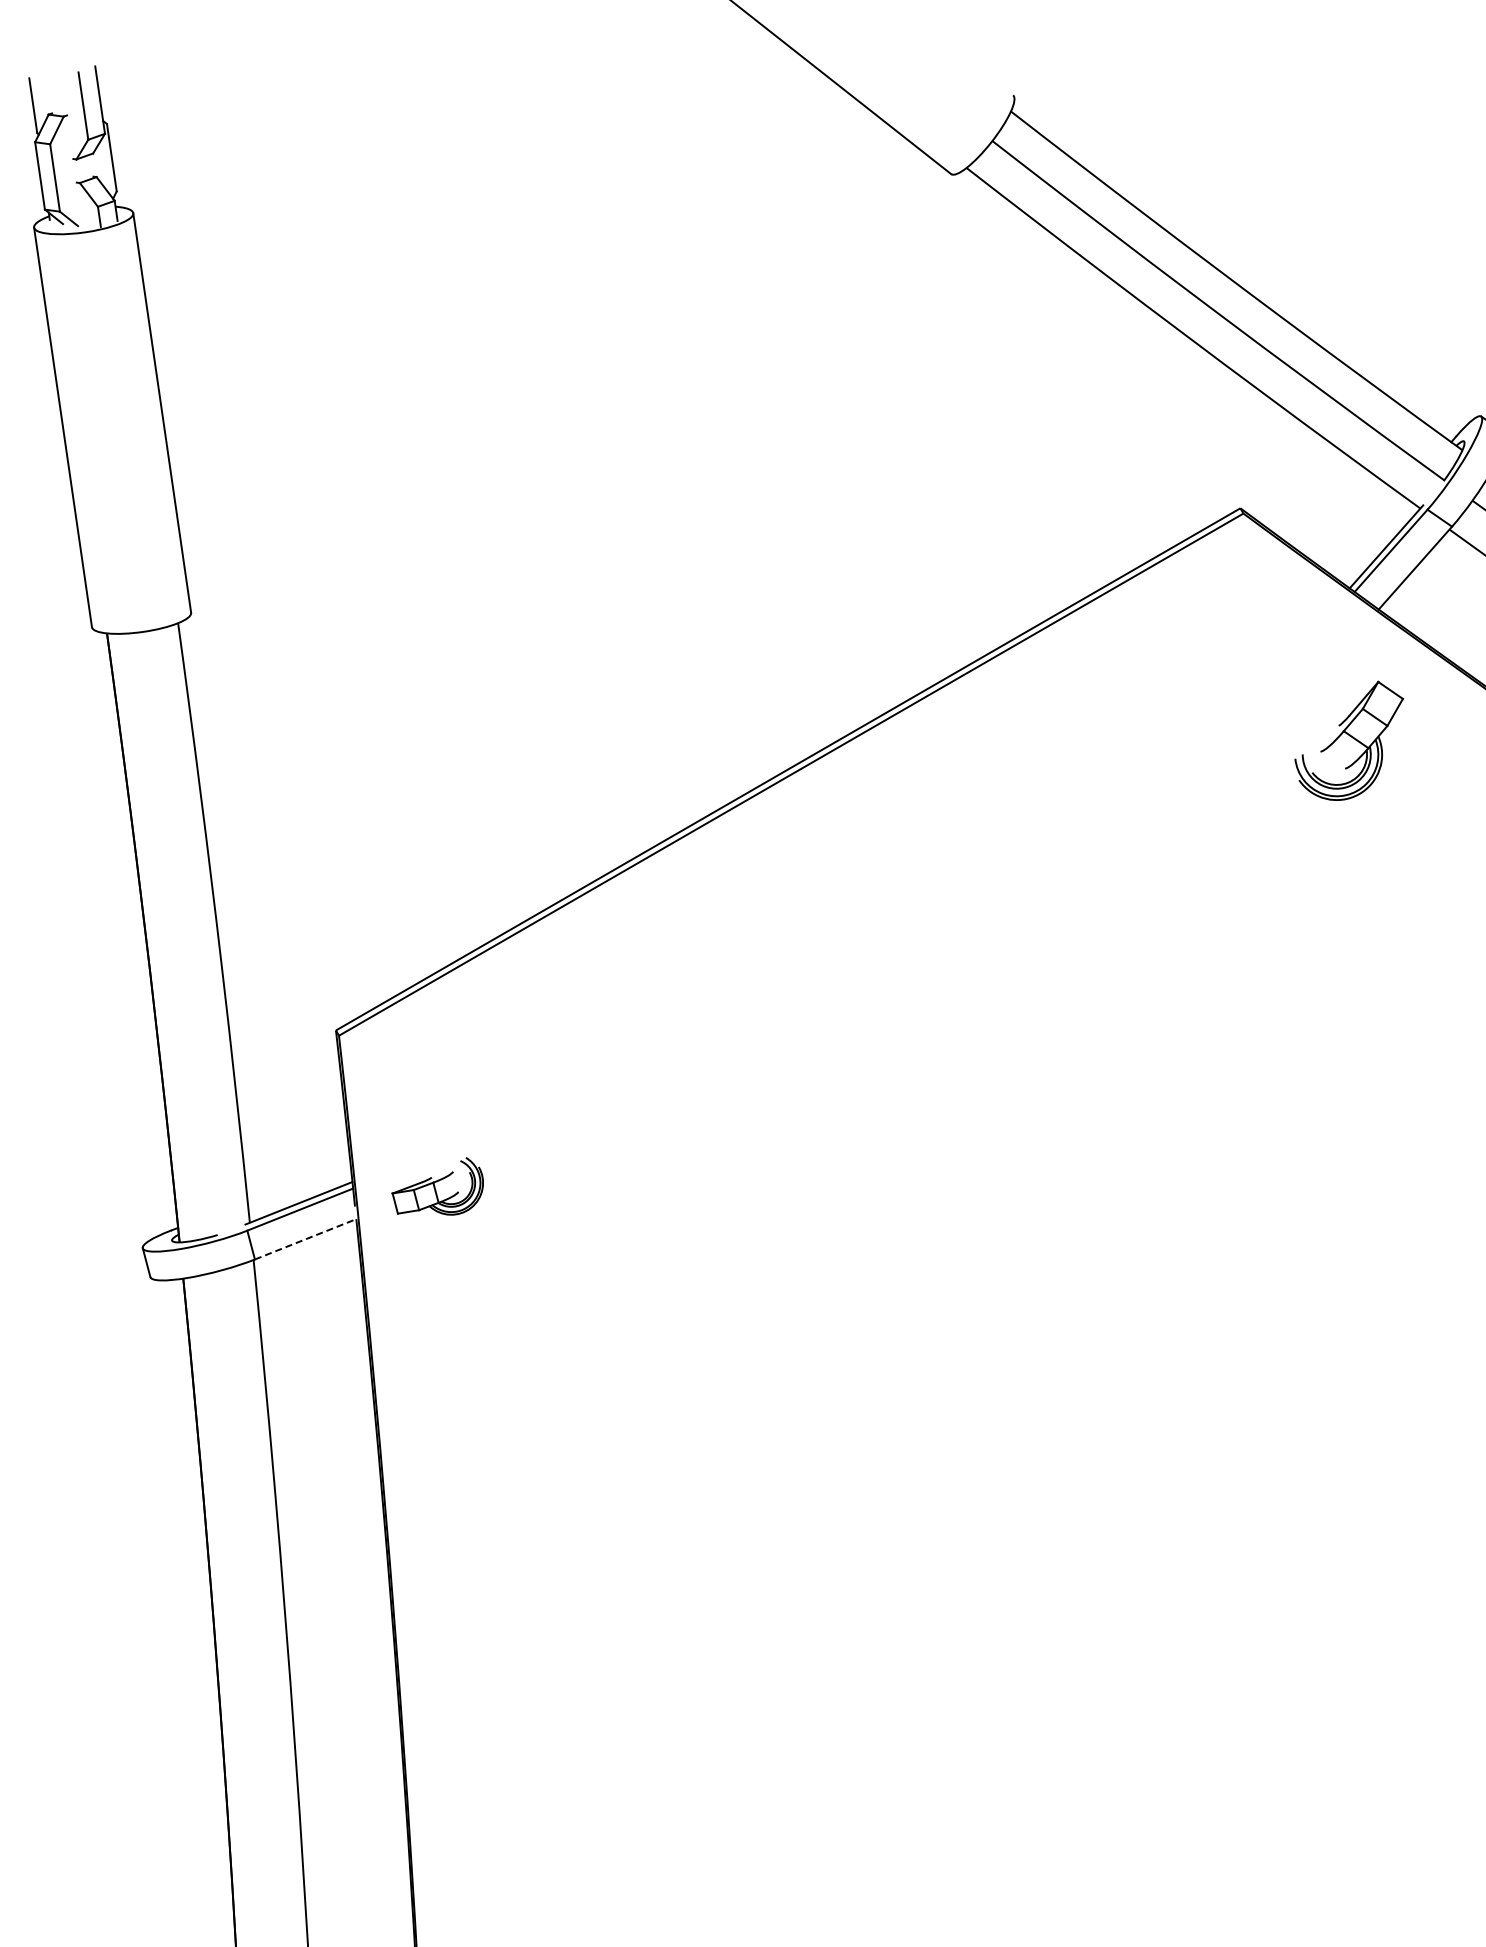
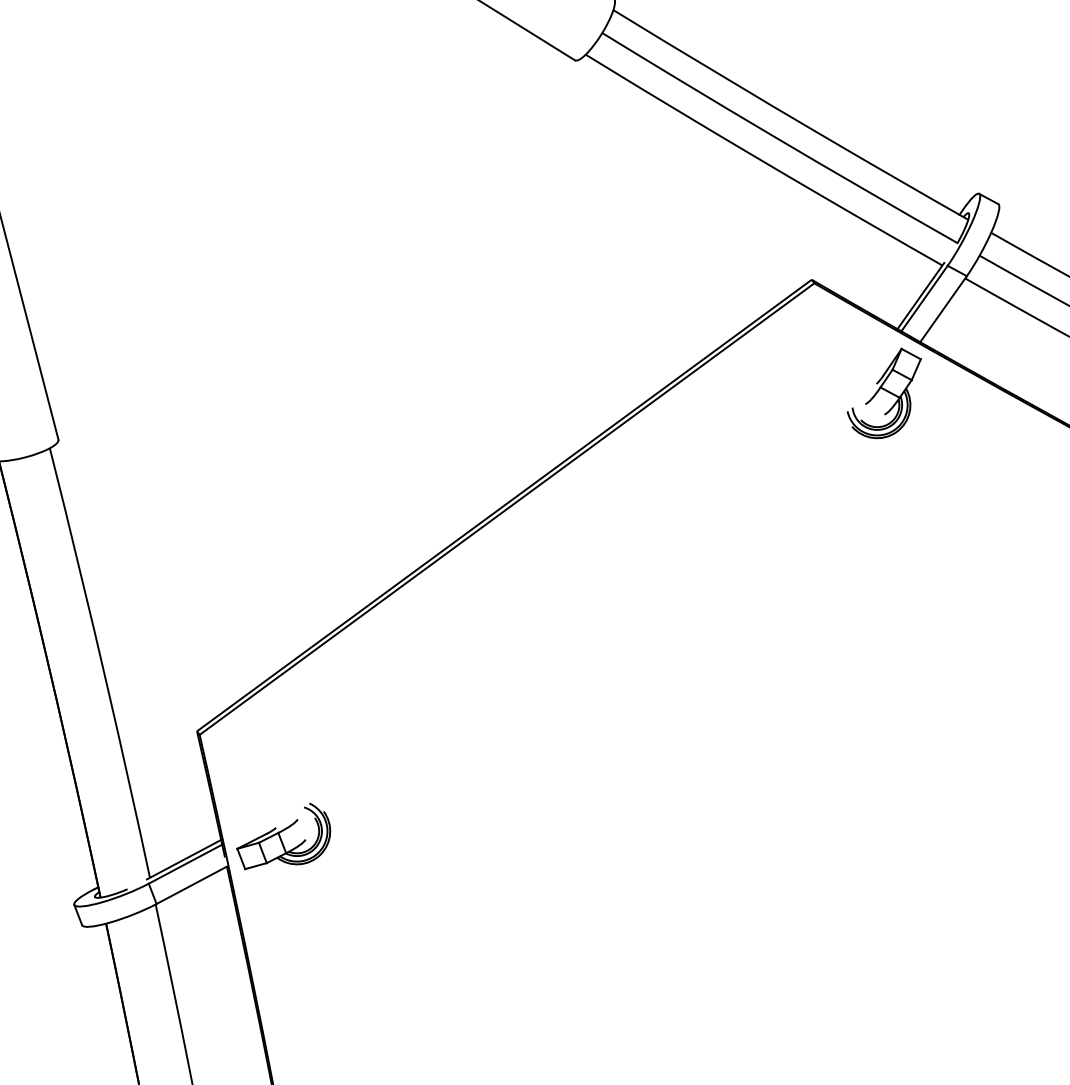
part: (1349, 740) -> (885, 393), moved
part: (437, 1186) -> (283, 836), size x1.43
line: (305, 1239) -> (191, 885), dashed -> solid

